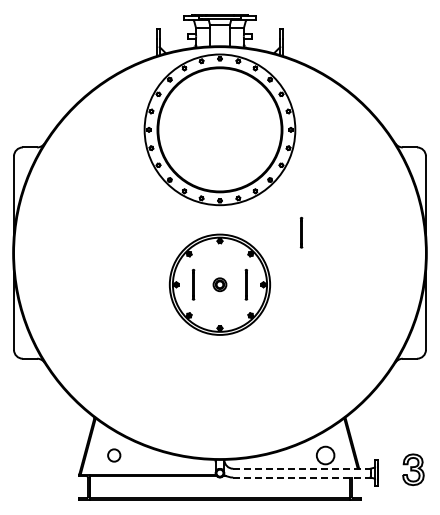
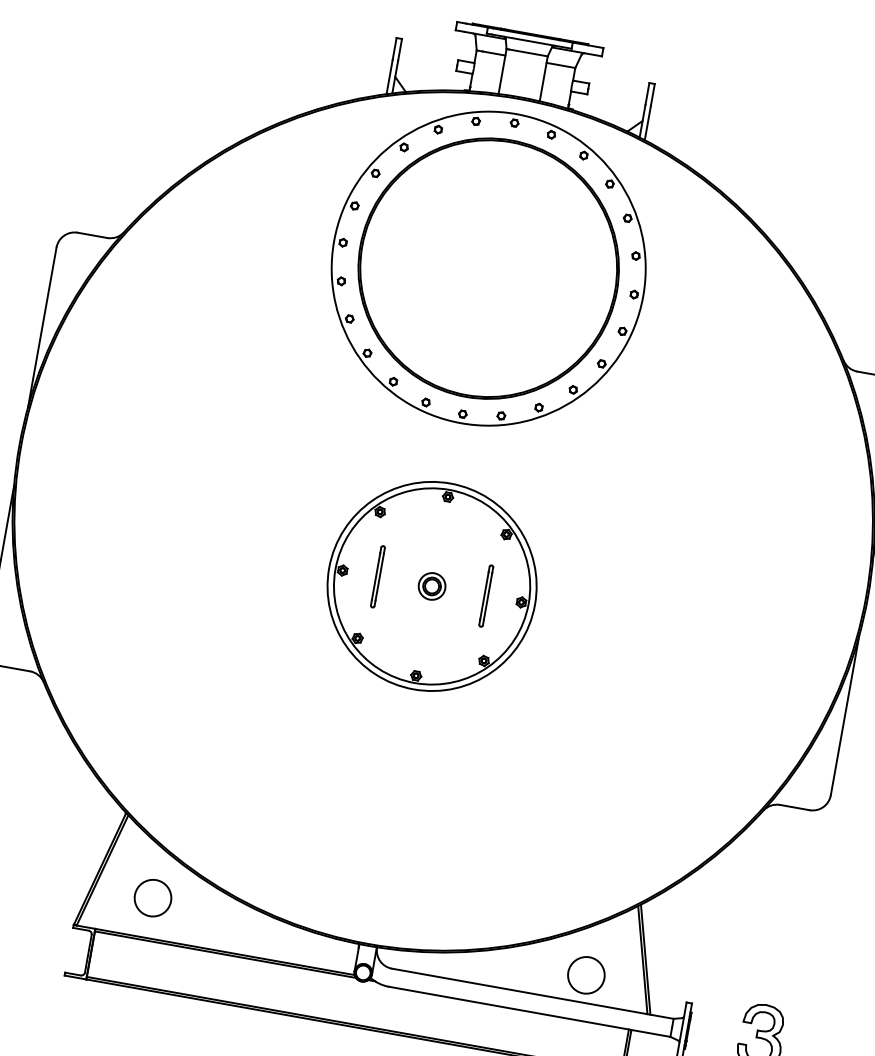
line: (301, 232) -> (618, 509), removed
circle: (113, 455) -> (151, 897), size x1.43
line: (301, 468) -> (532, 993), dashed -> solid
line: (301, 477) -> (528, 1011), dashed -> solid

